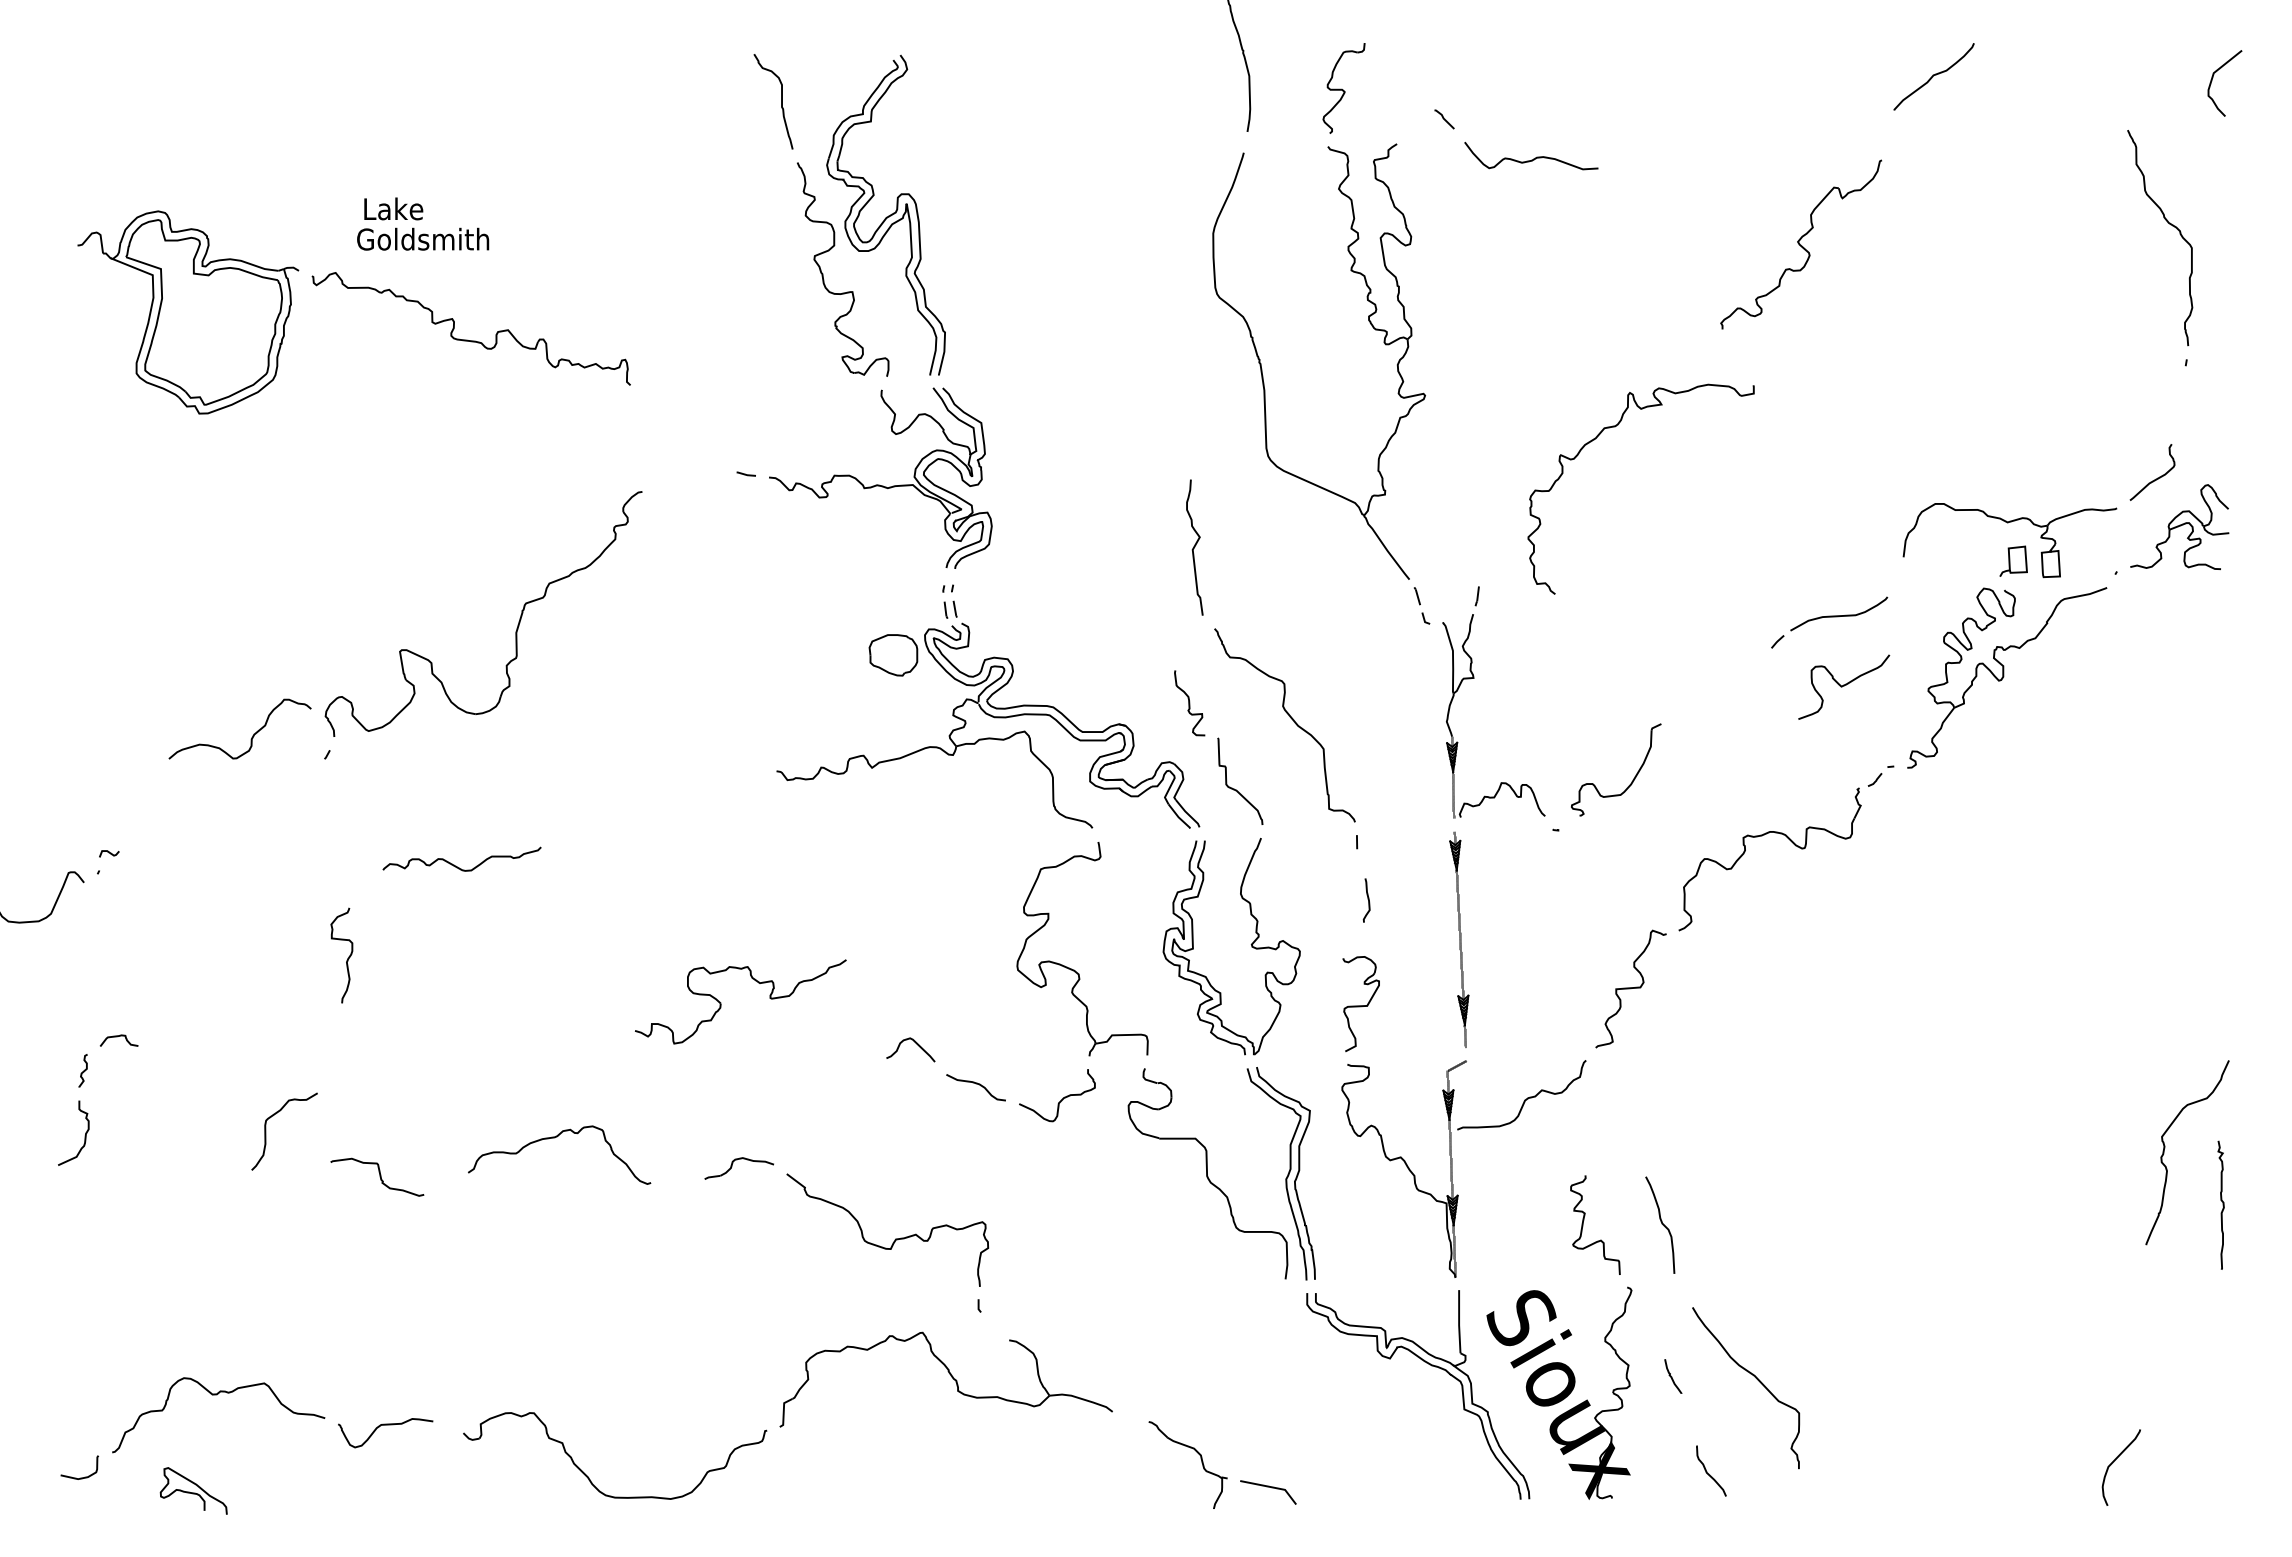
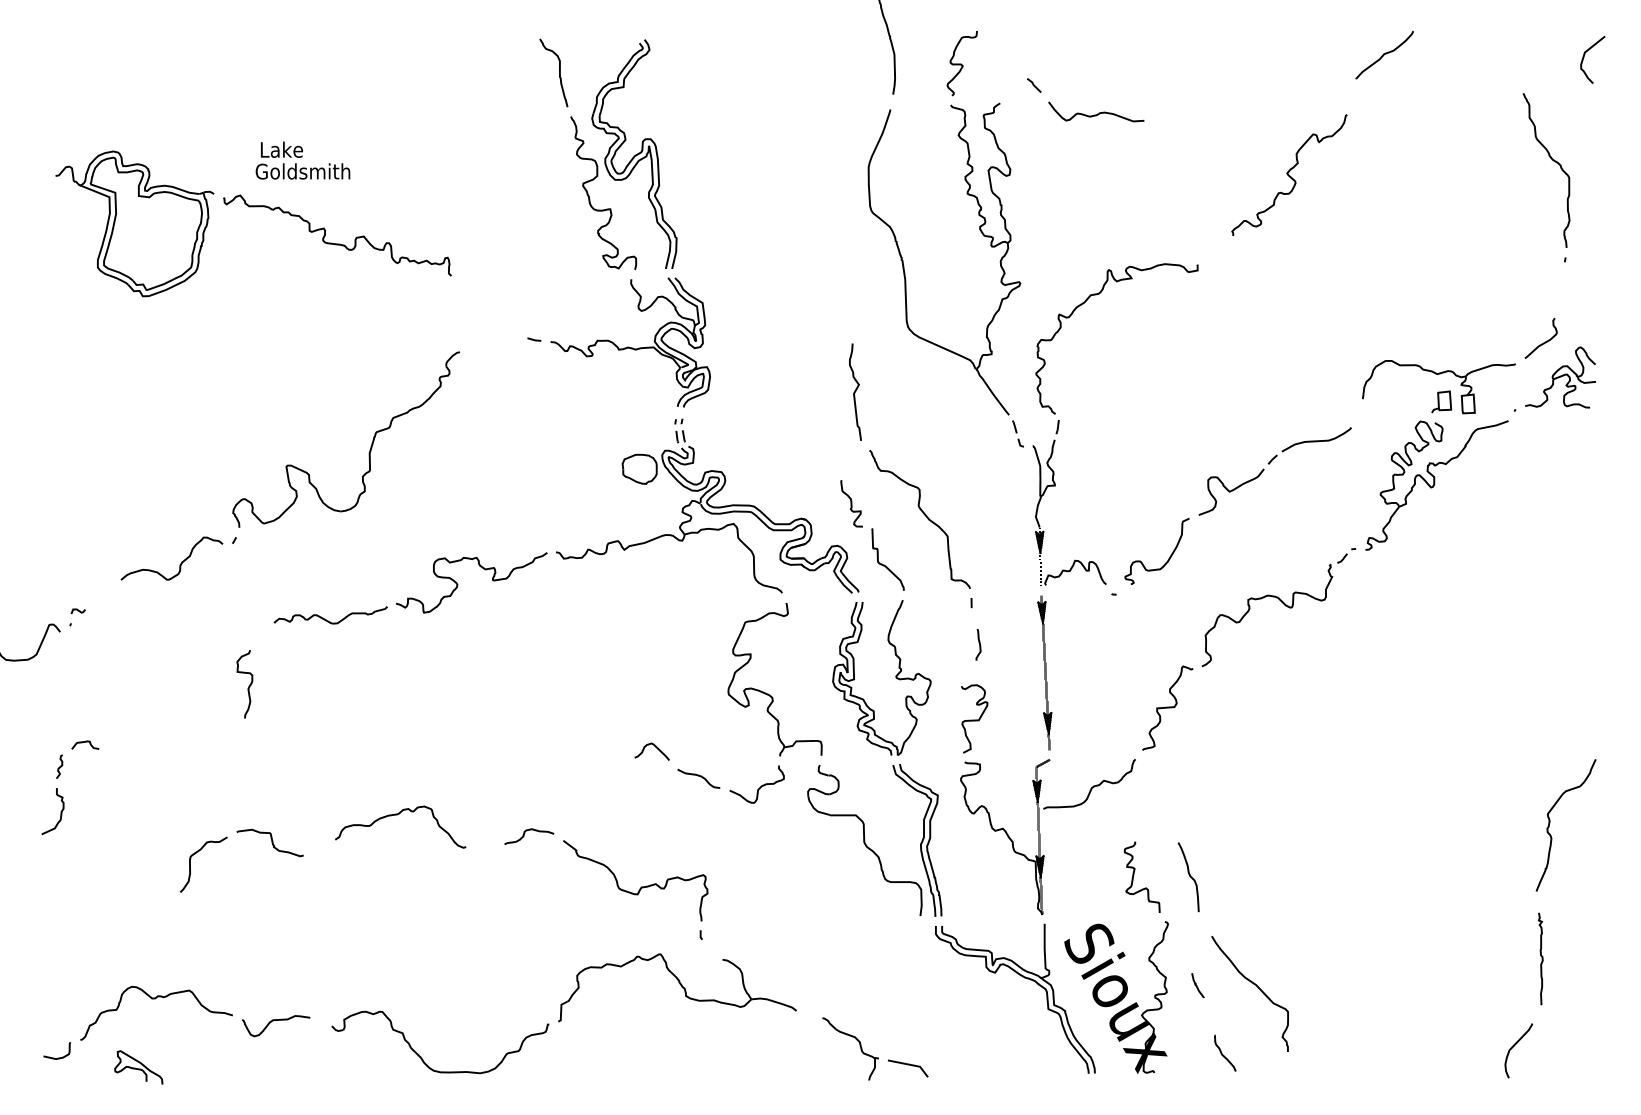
curve: (1615, 427) -> (1098, 294), moved
curve: (1844, 686) -> (1231, 491), moved
curve: (252, 735) -> (180, 563), moved
part: (721, 1002) -> (457, 583), moved
curve: (266, 1131) -> (190, 864), moved
curve: (2222, 1204) -> (1541, 958), moved

